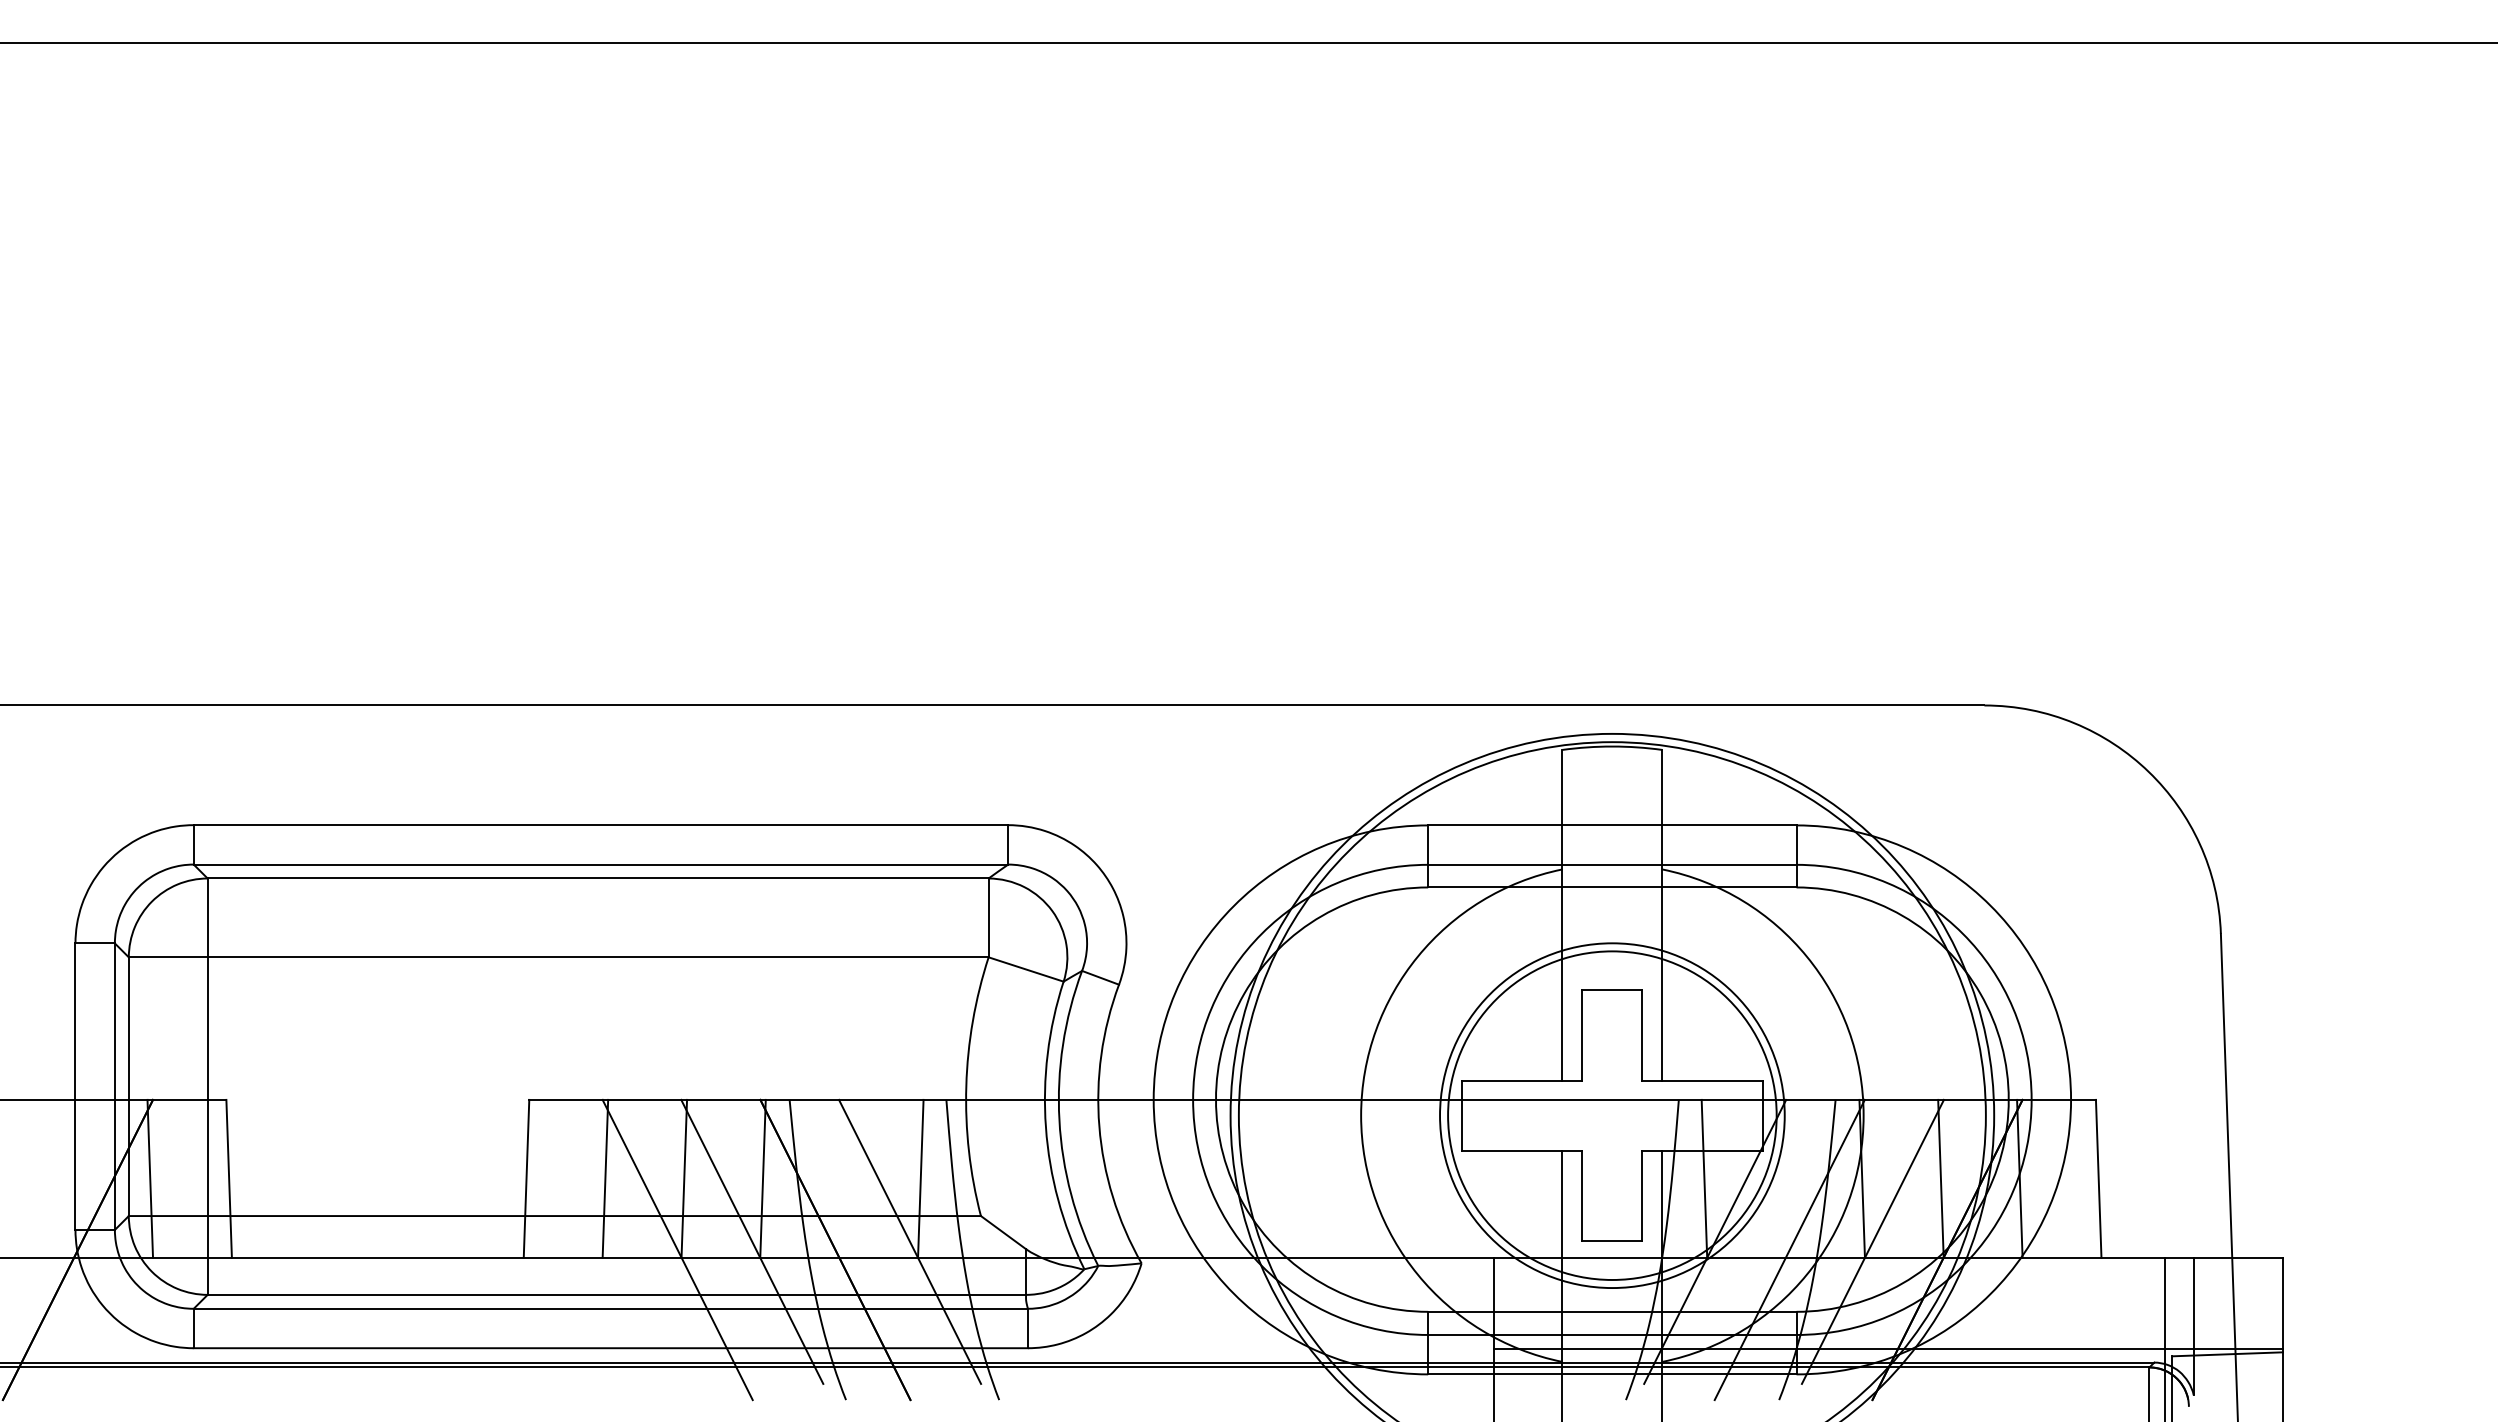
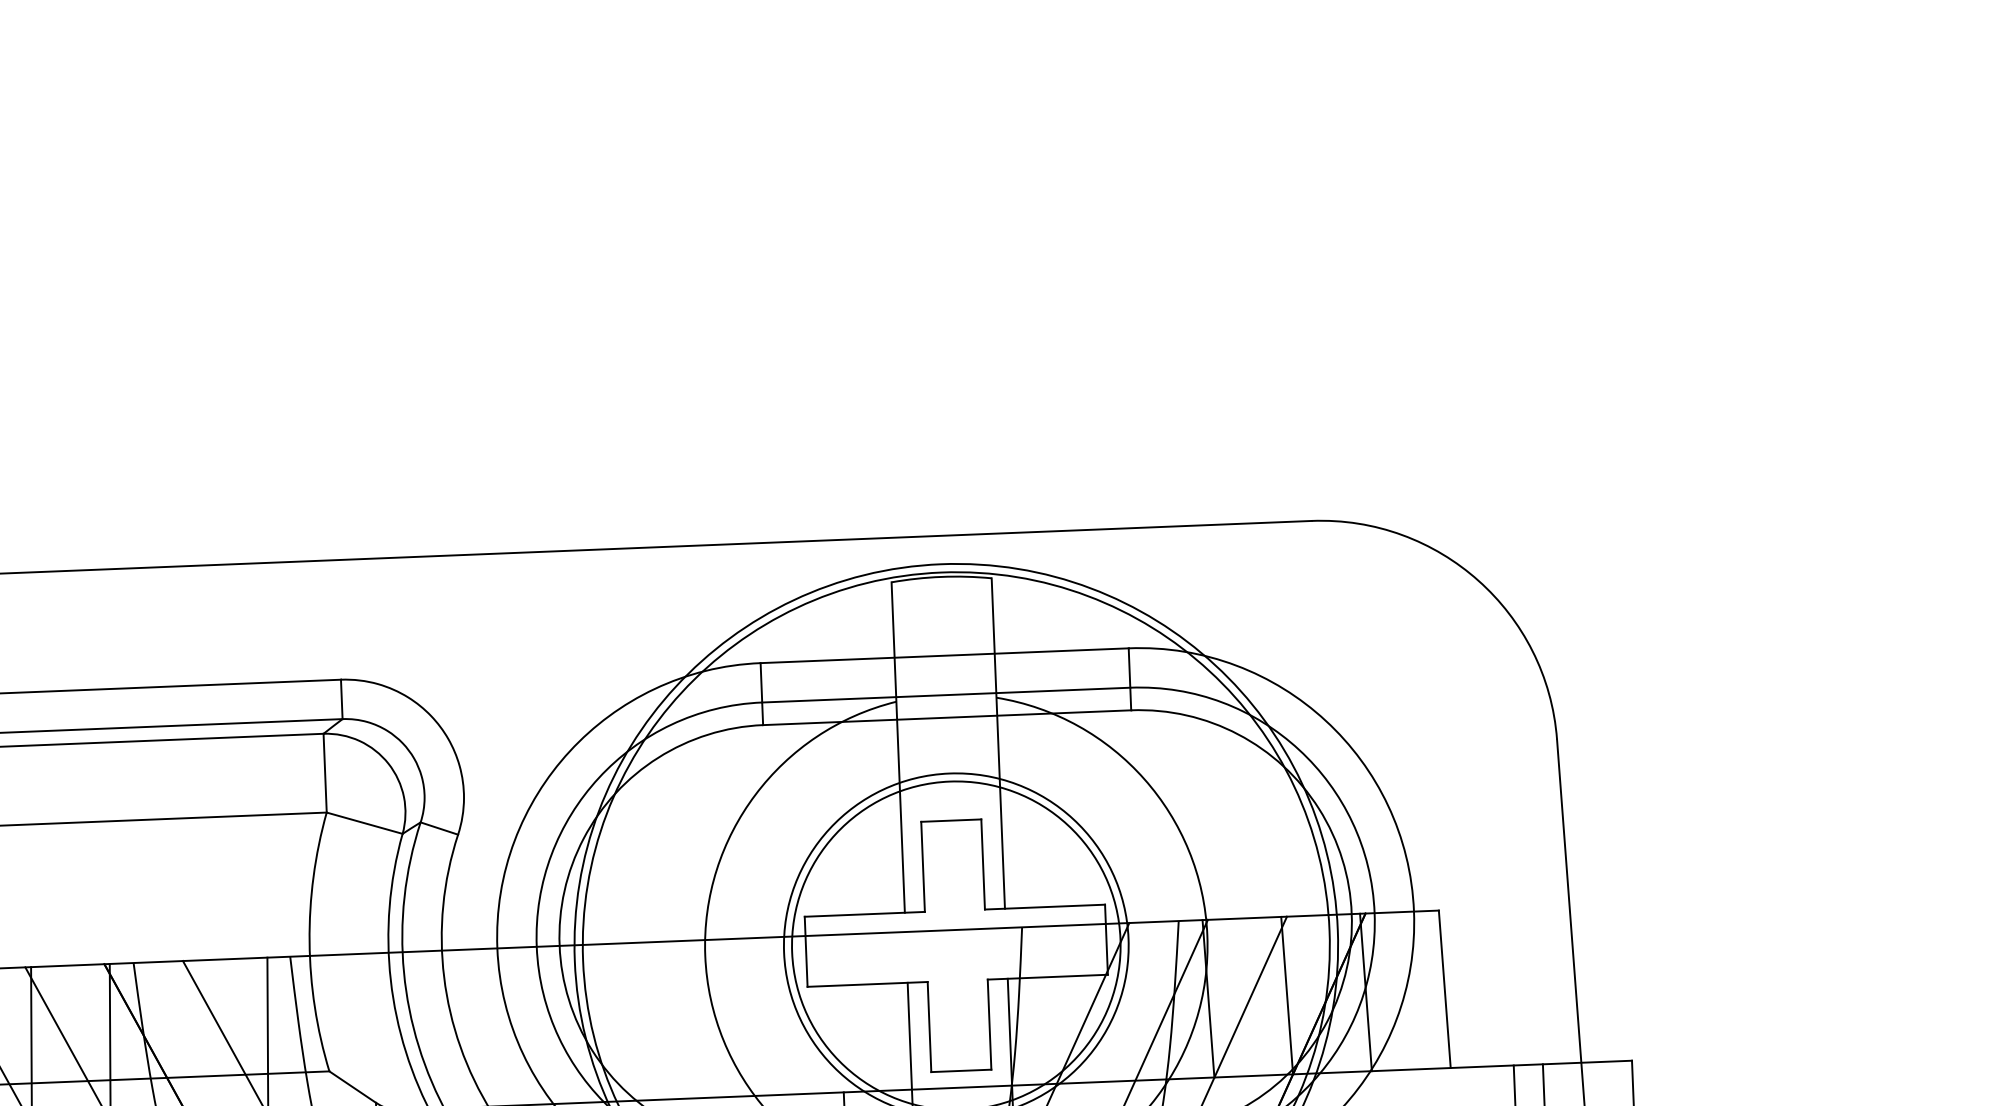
line: (1704, 1178) -> (1050, 1004), removed

